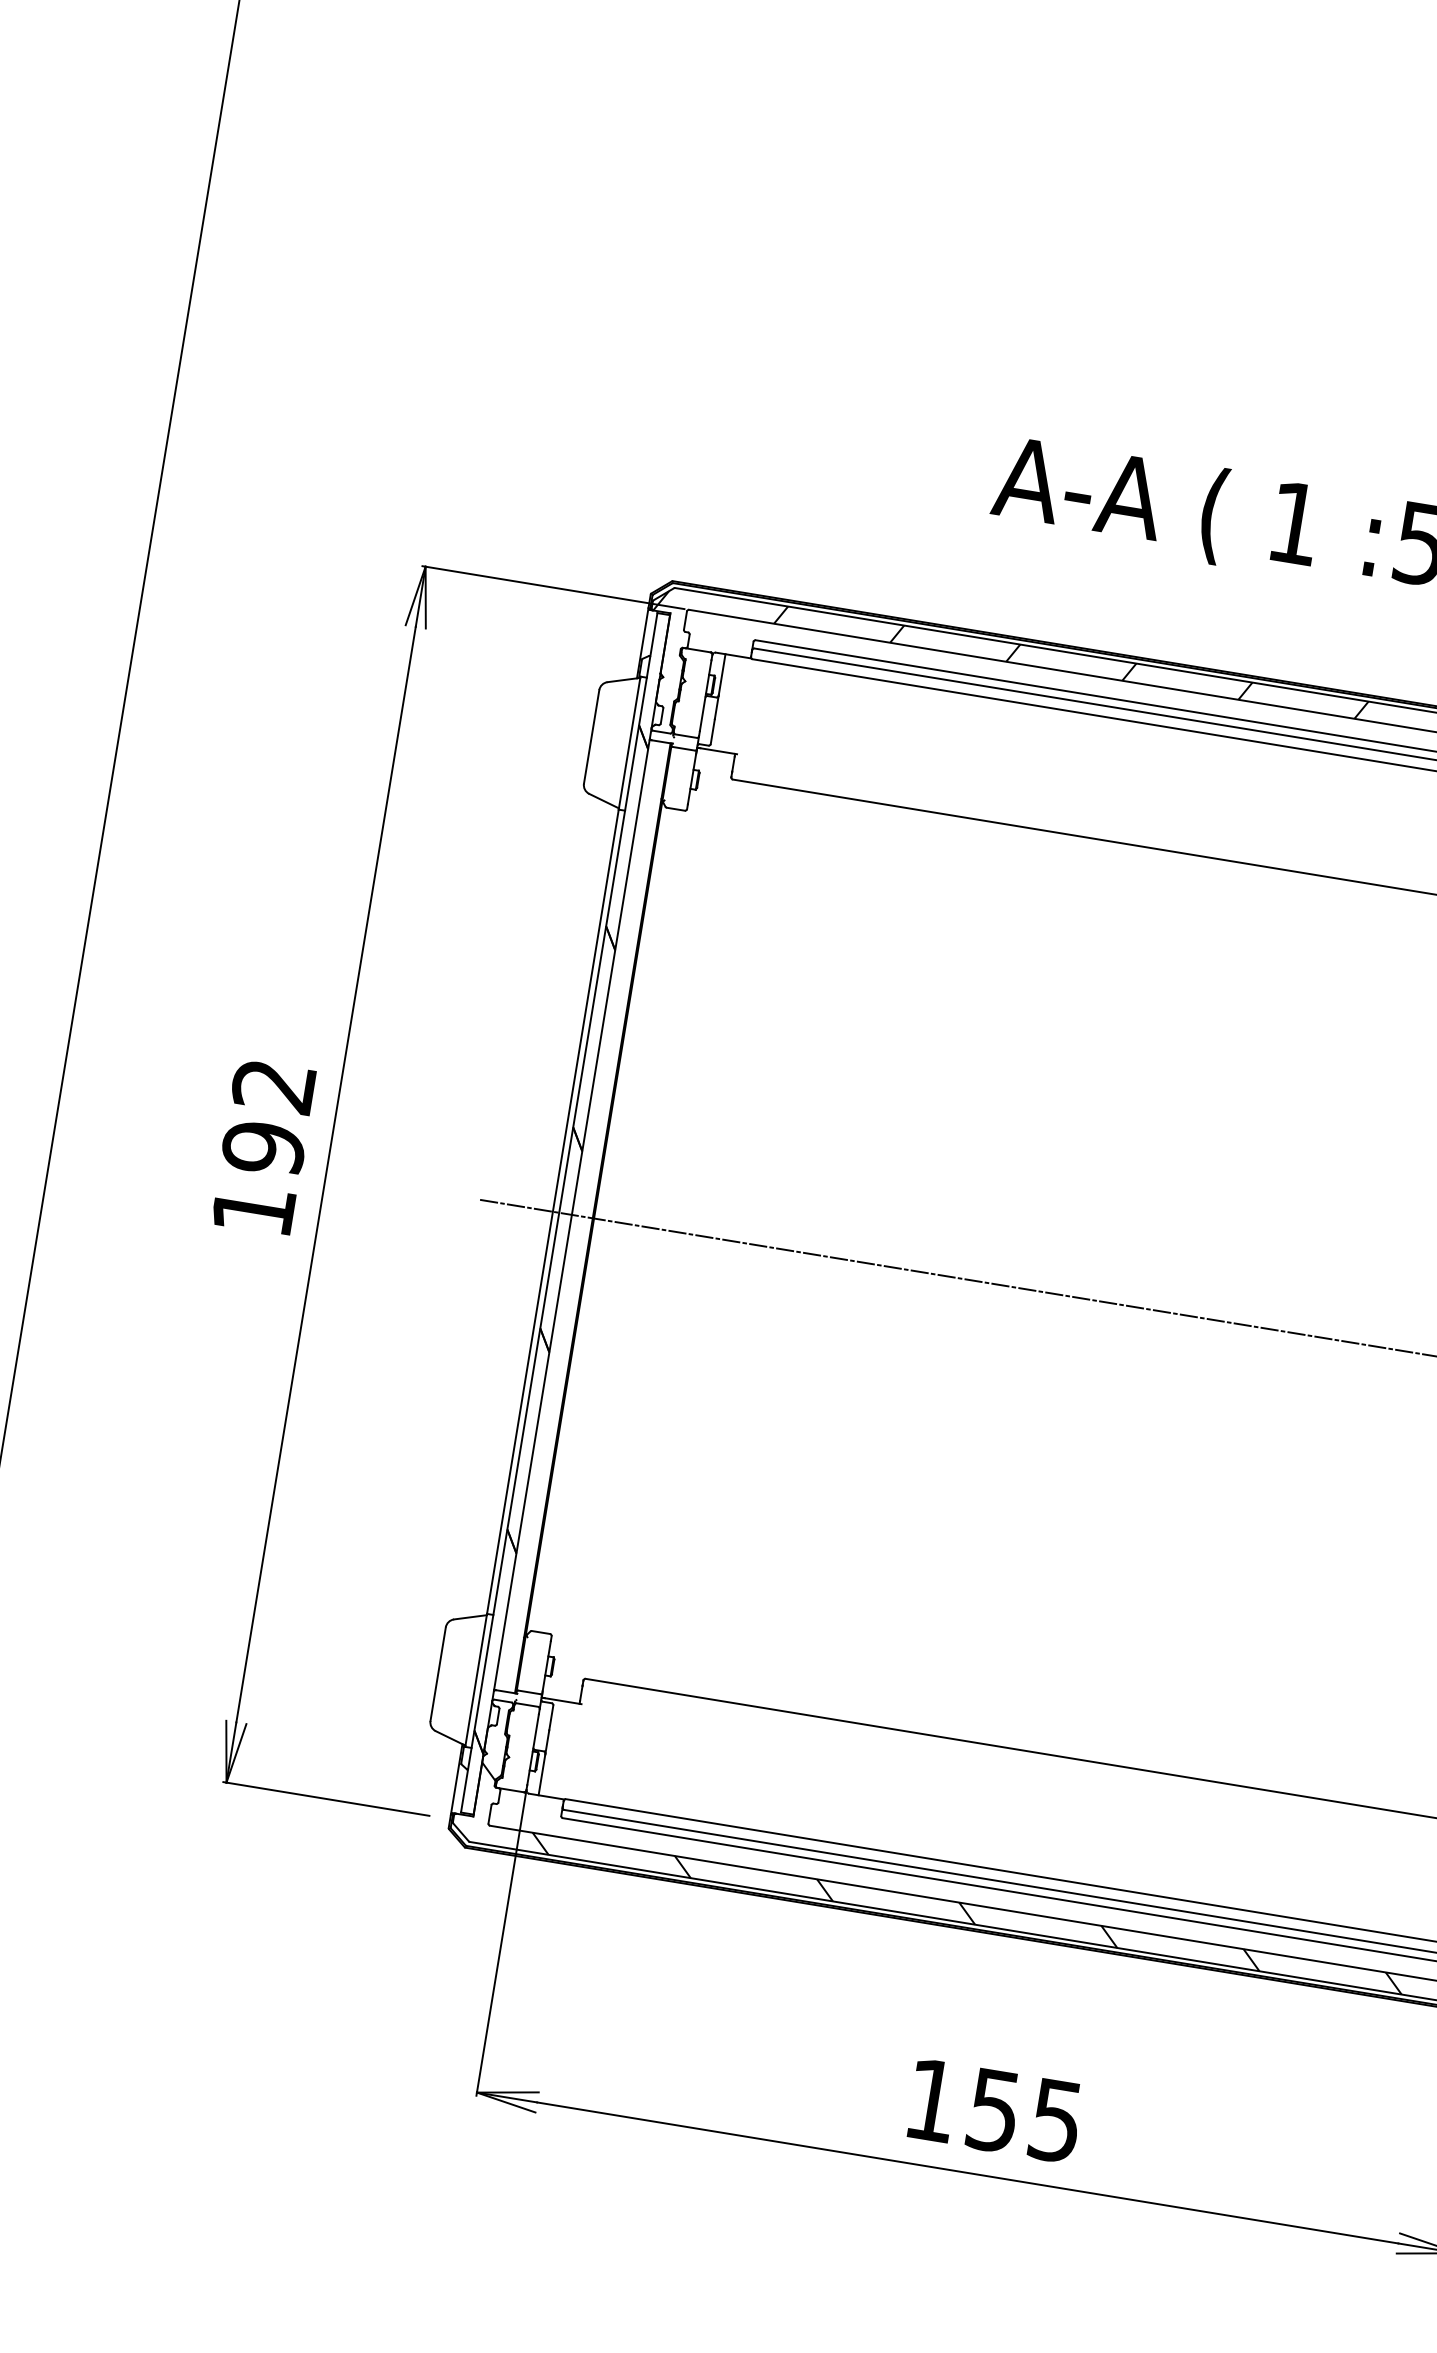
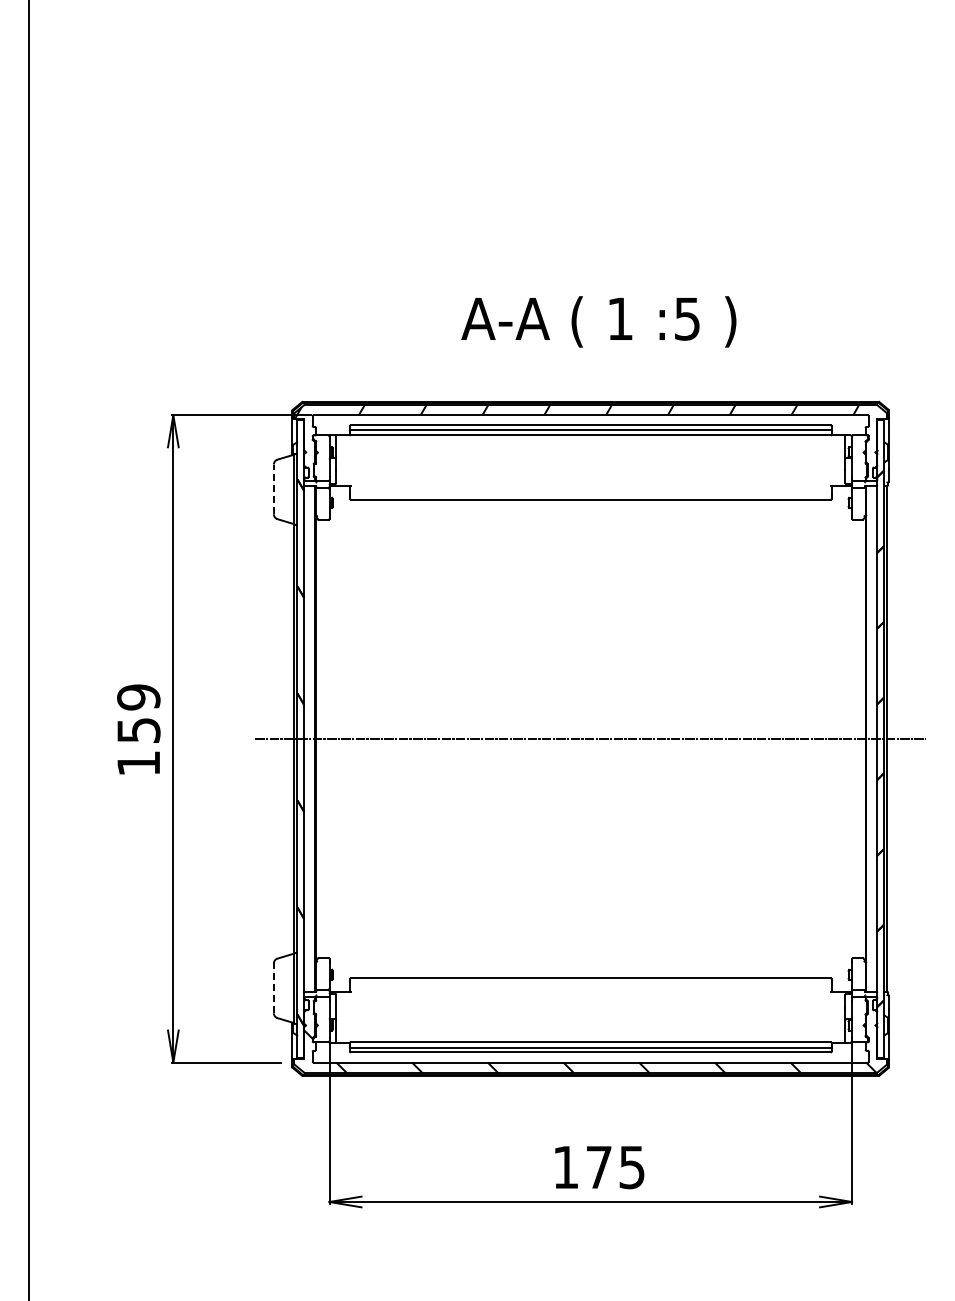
line: (590, 736) -> (273, 489), solid -> dashed
text: (268, 1116) -> (138, 713), 192 -> 159
line: (437, 1674) -> (273, 988), solid -> dashed
text: (992, 2110) -> (598, 1167), 155 -> 175

